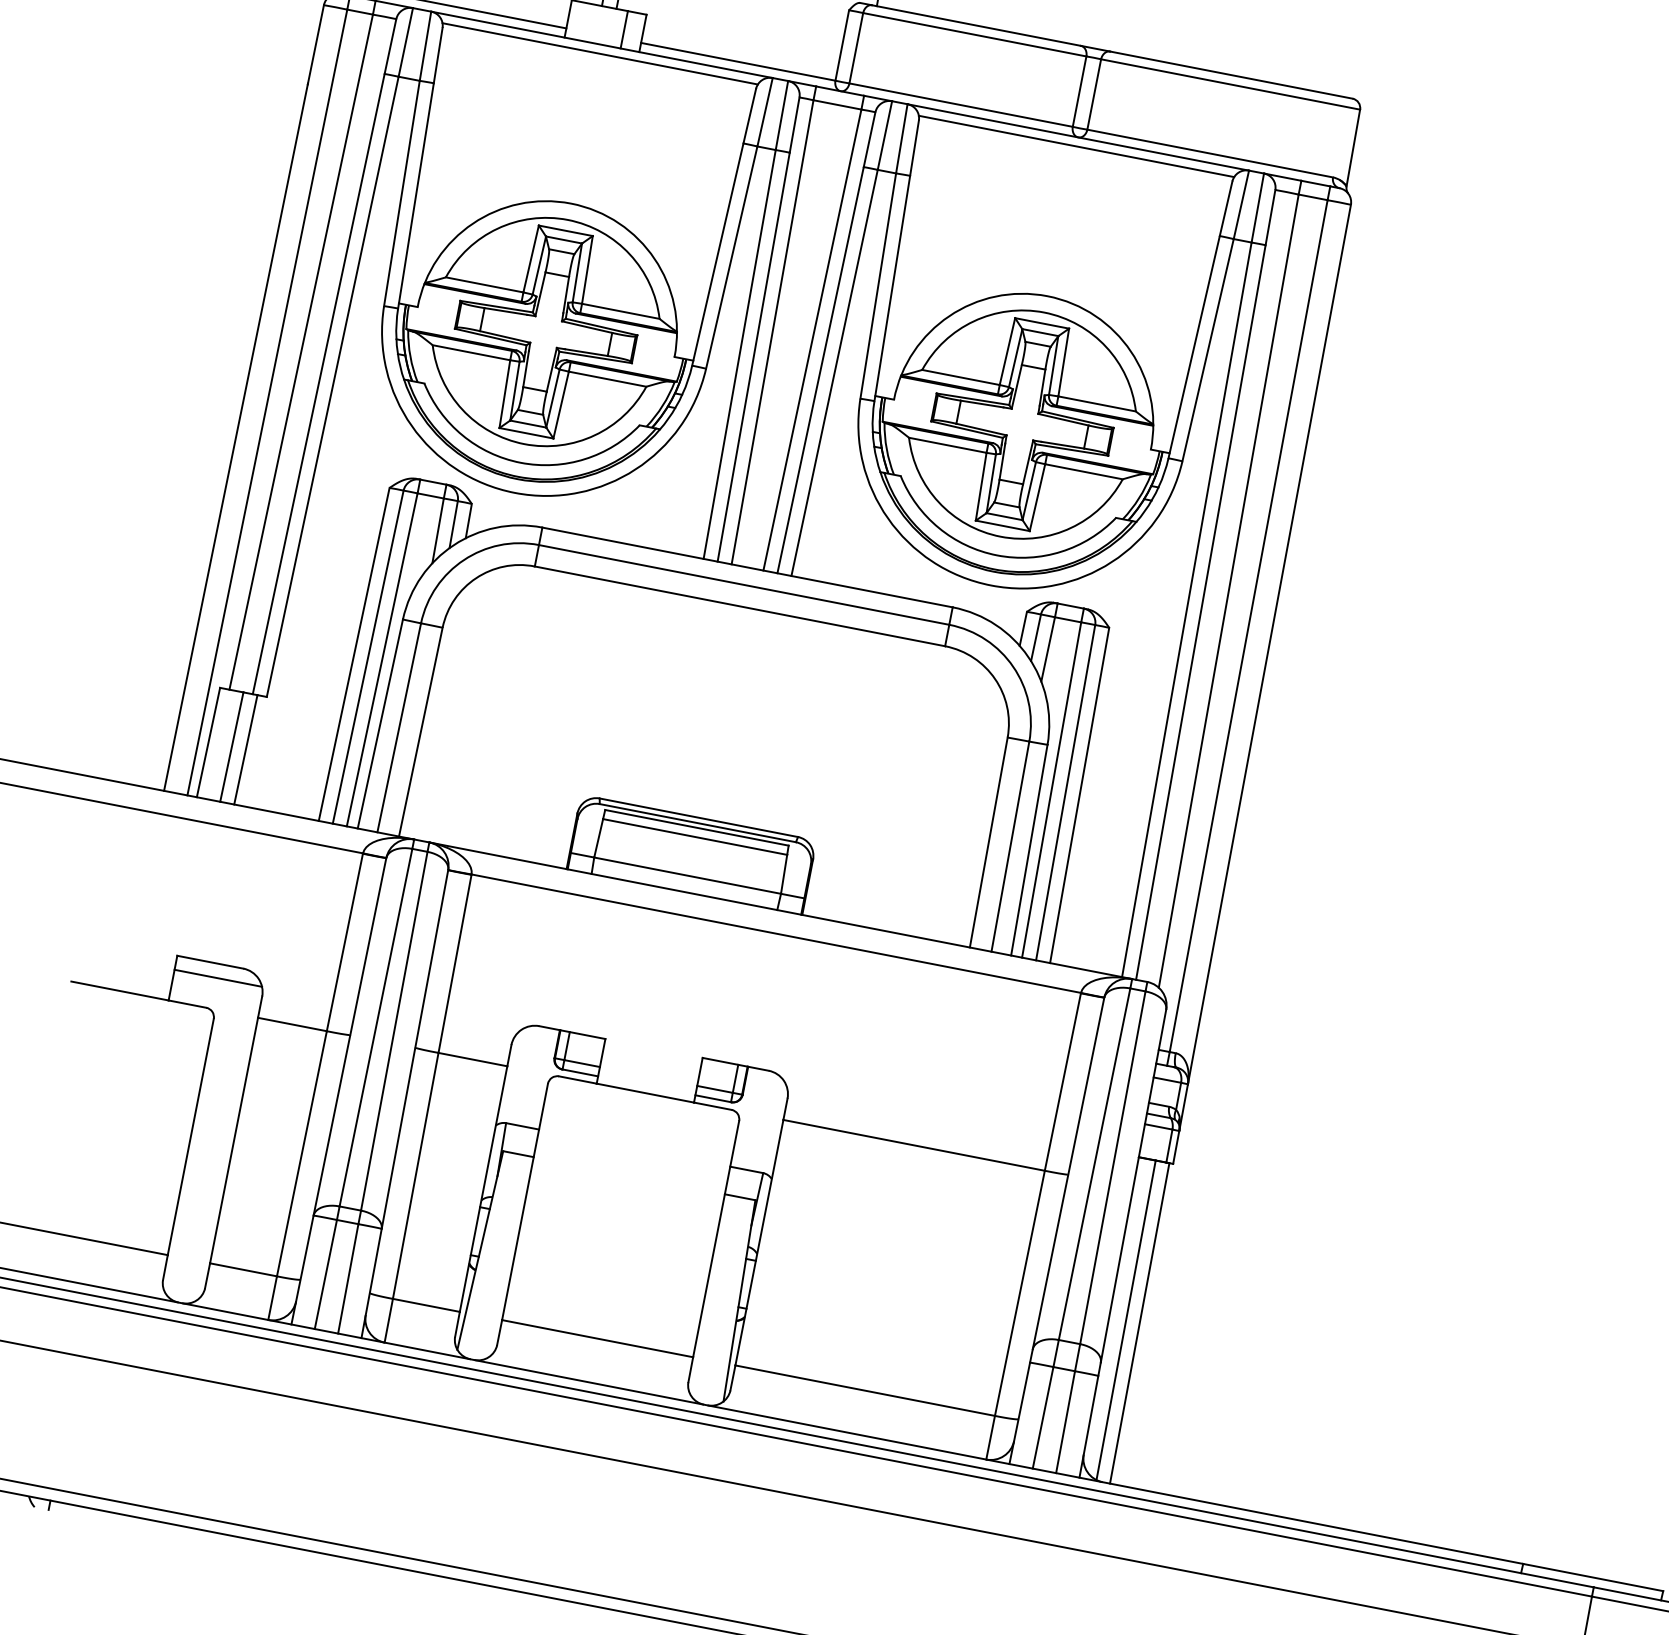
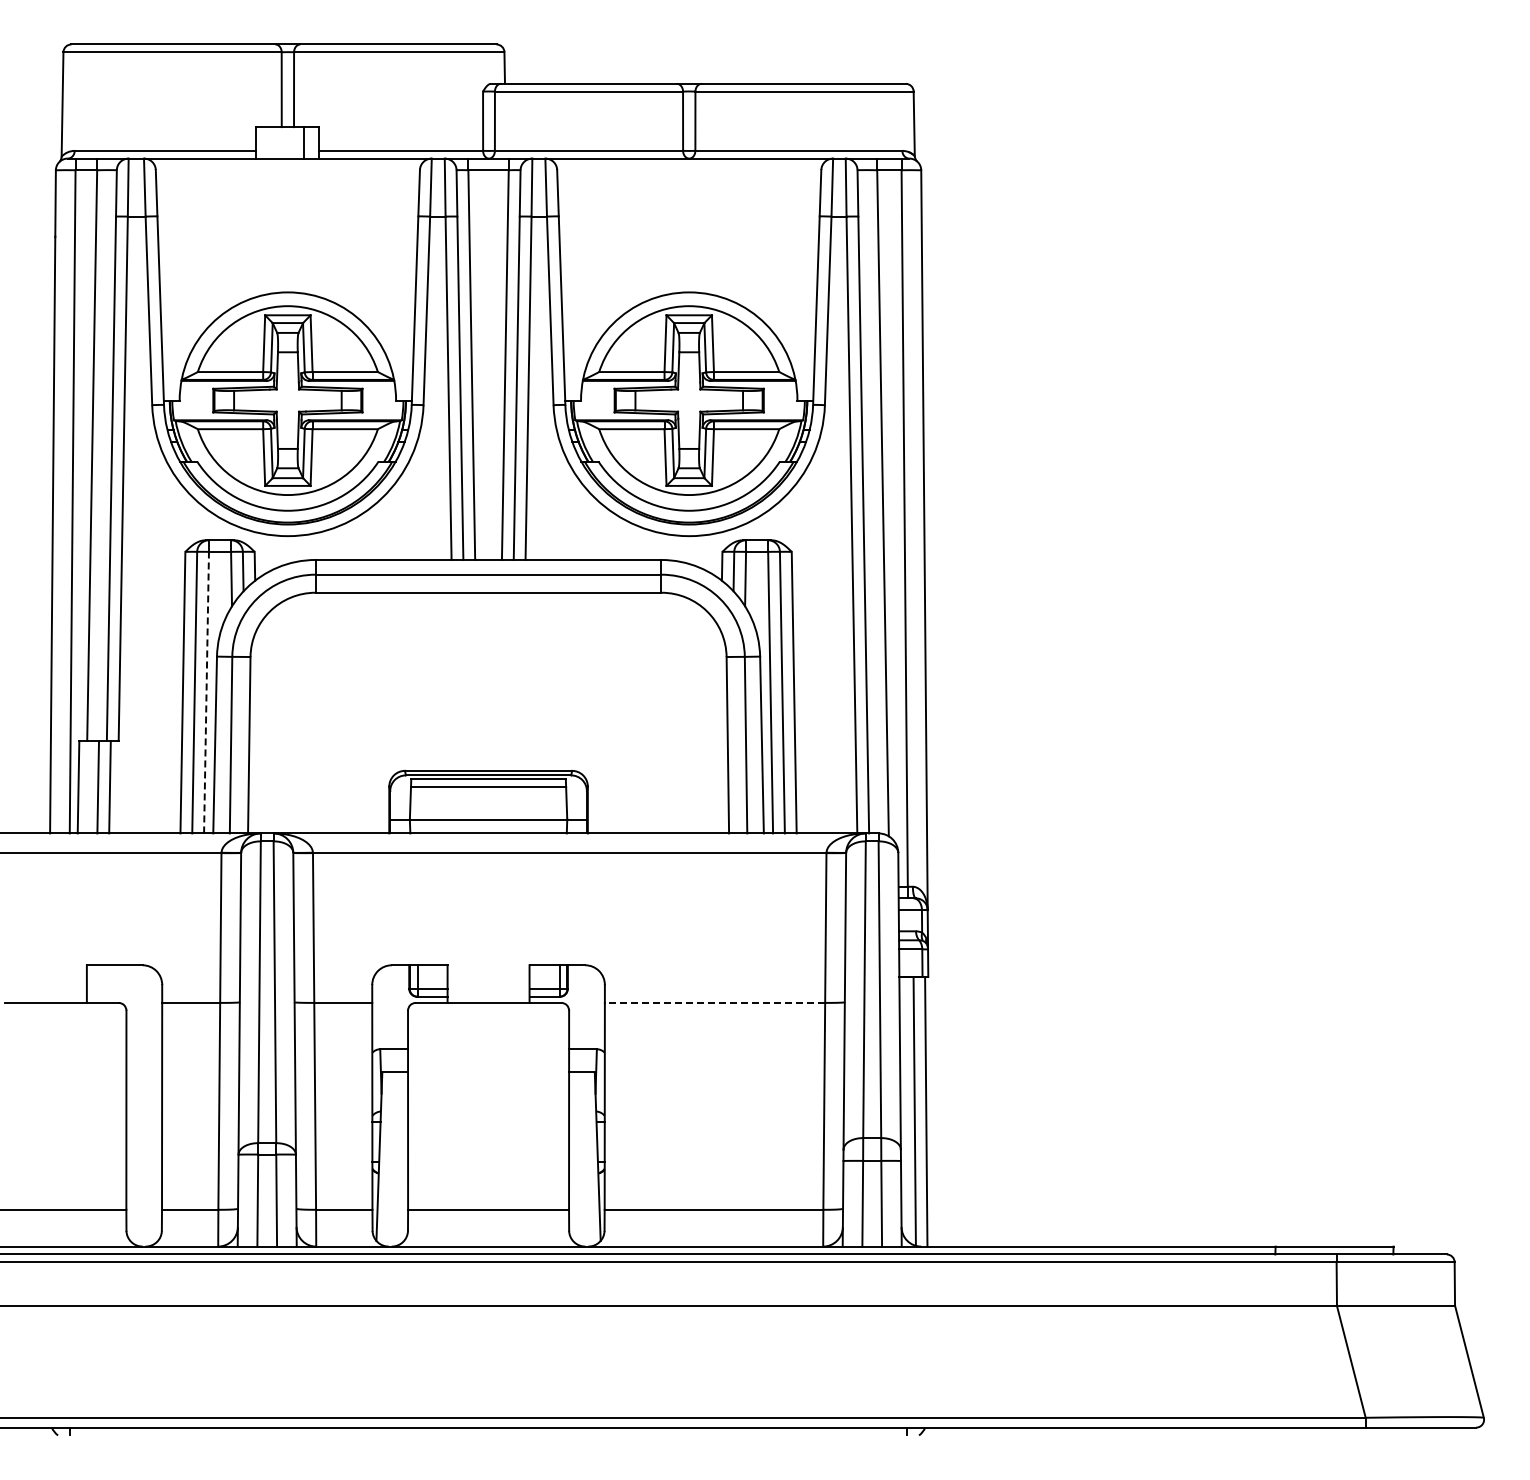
line: (599, 54) -> (287, 166), removed
line: (1076, 146) -> (689, 166), removed
line: (382, 659) -> (206, 692), solid -> dashed
line: (217, 978) -> (123, 977), removed
line: (913, 1144) -> (714, 1002), solid -> dashed

